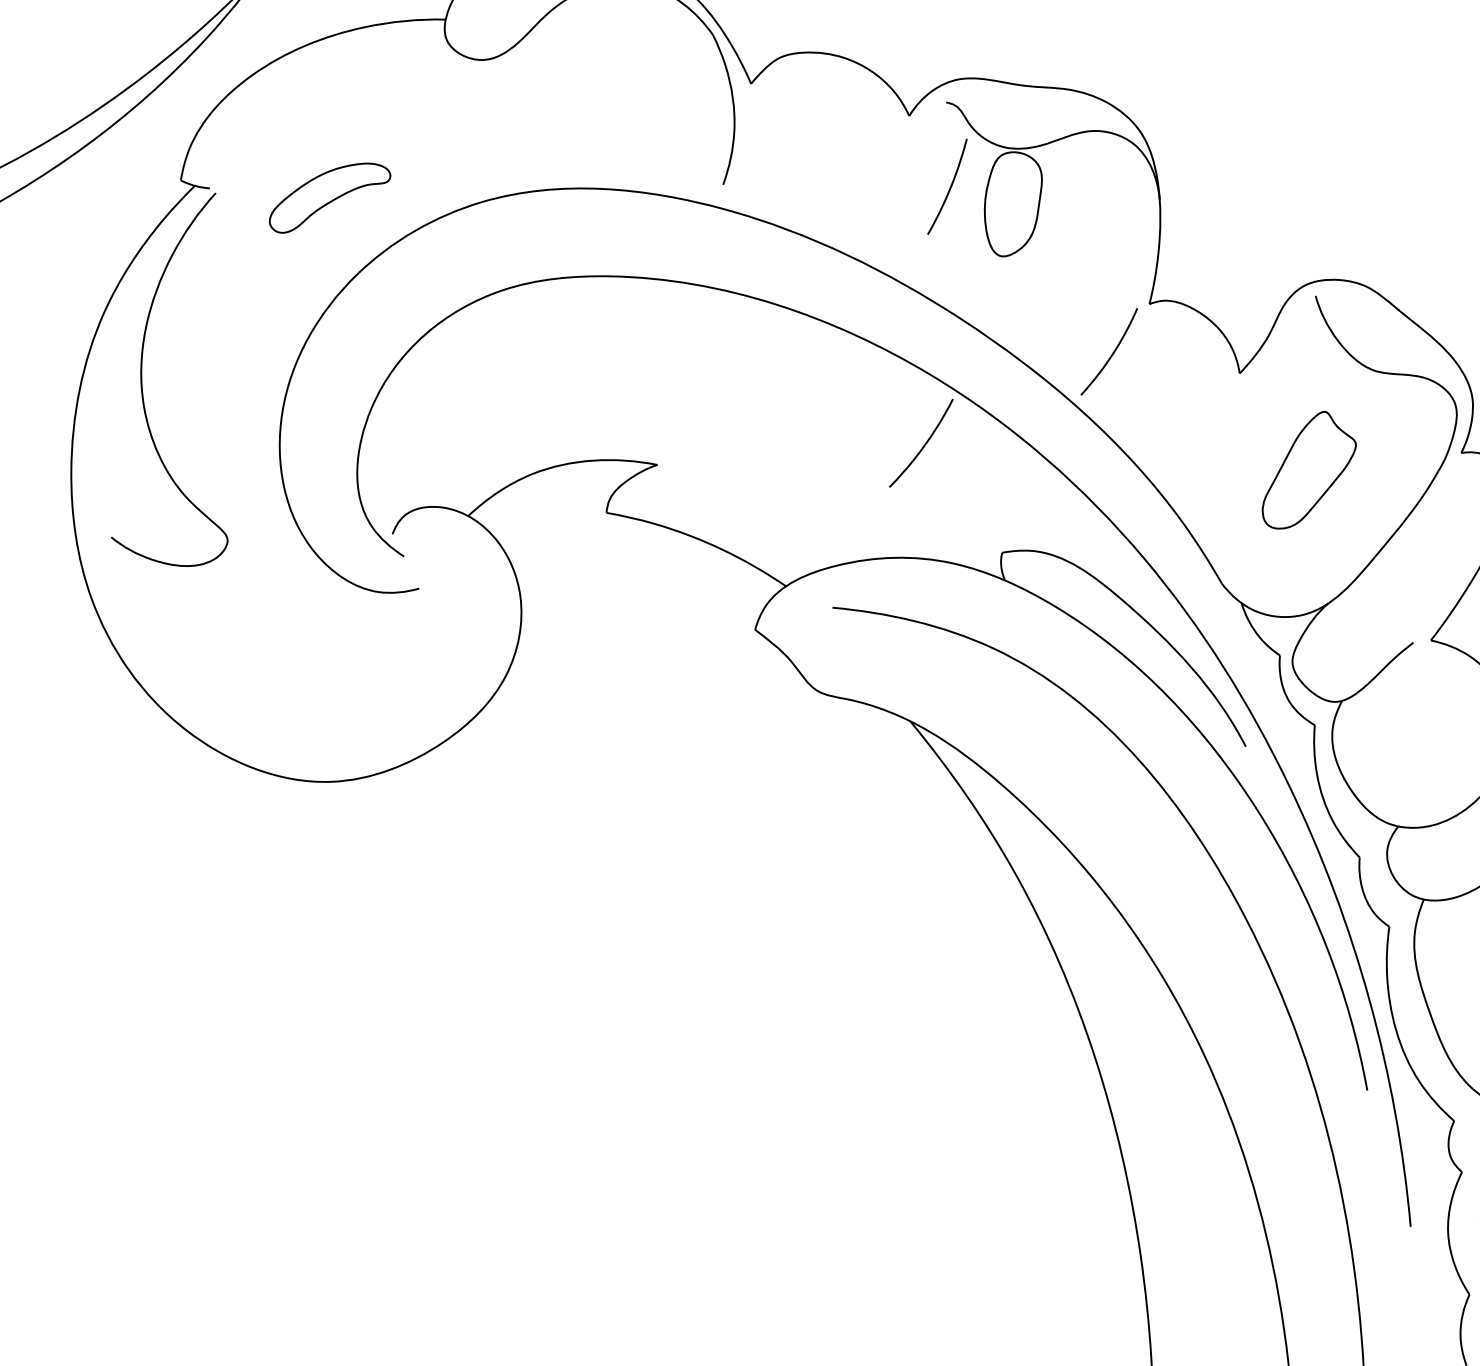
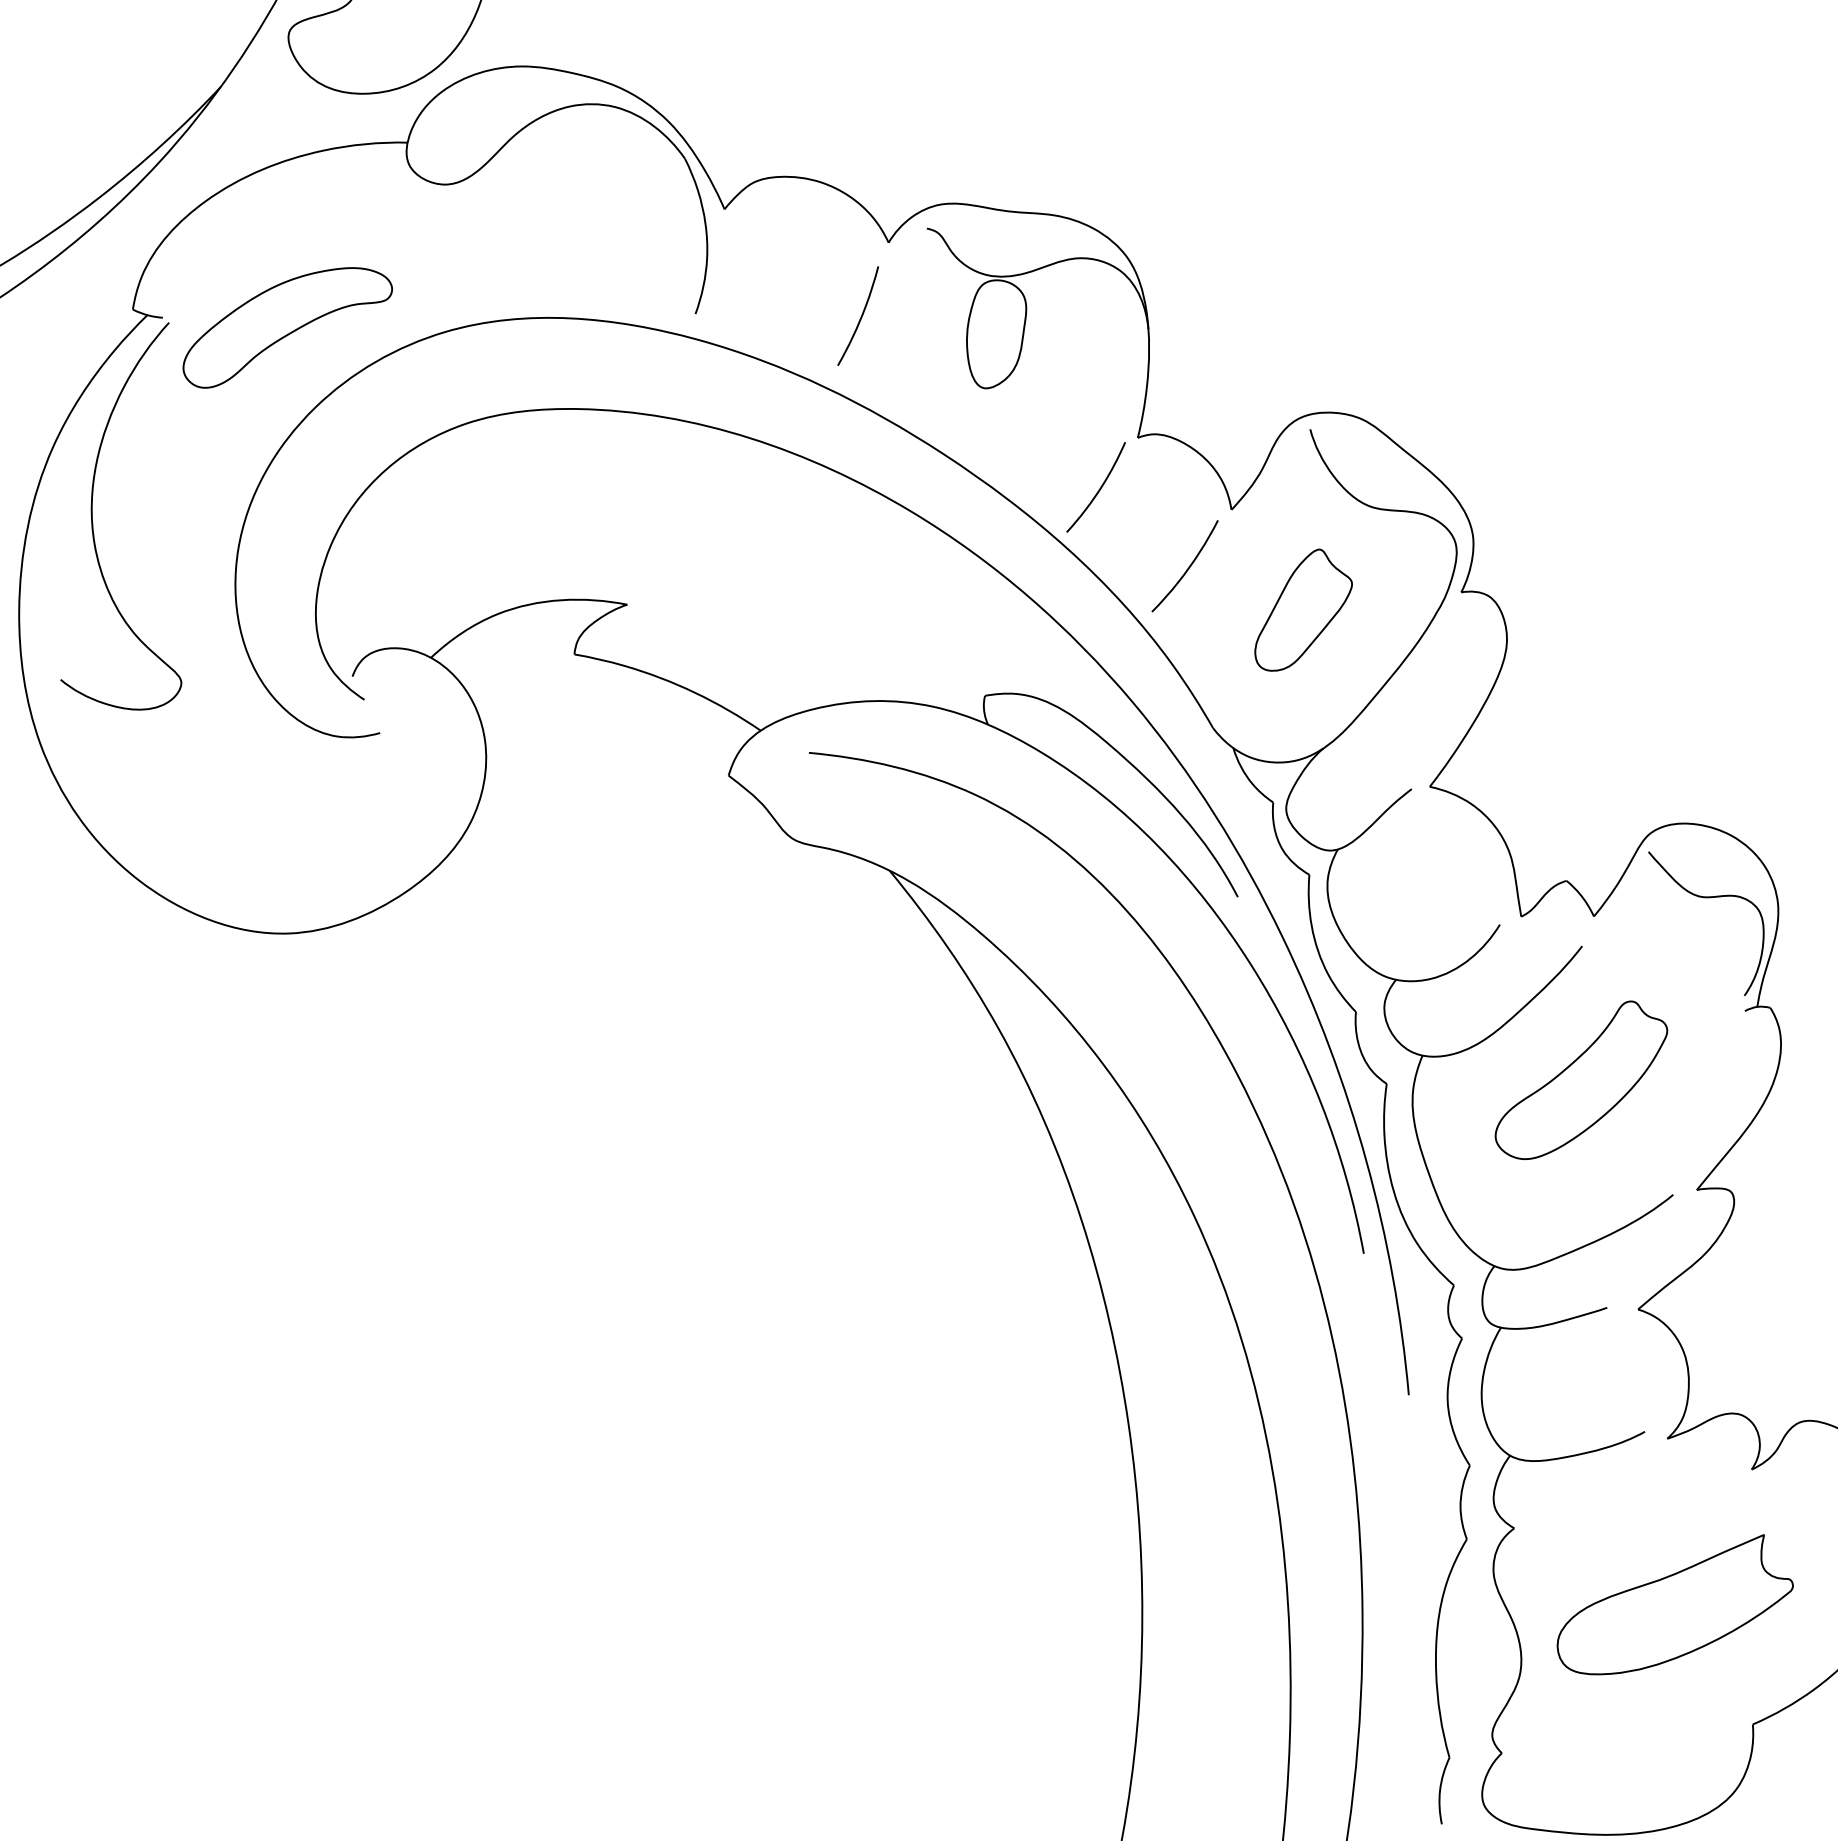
curve: (949, 187) -> (860, 316), moved
part: (329, 197) -> (287, 327), size x1.67
curve: (923, 445) -> (1187, 568), moved

